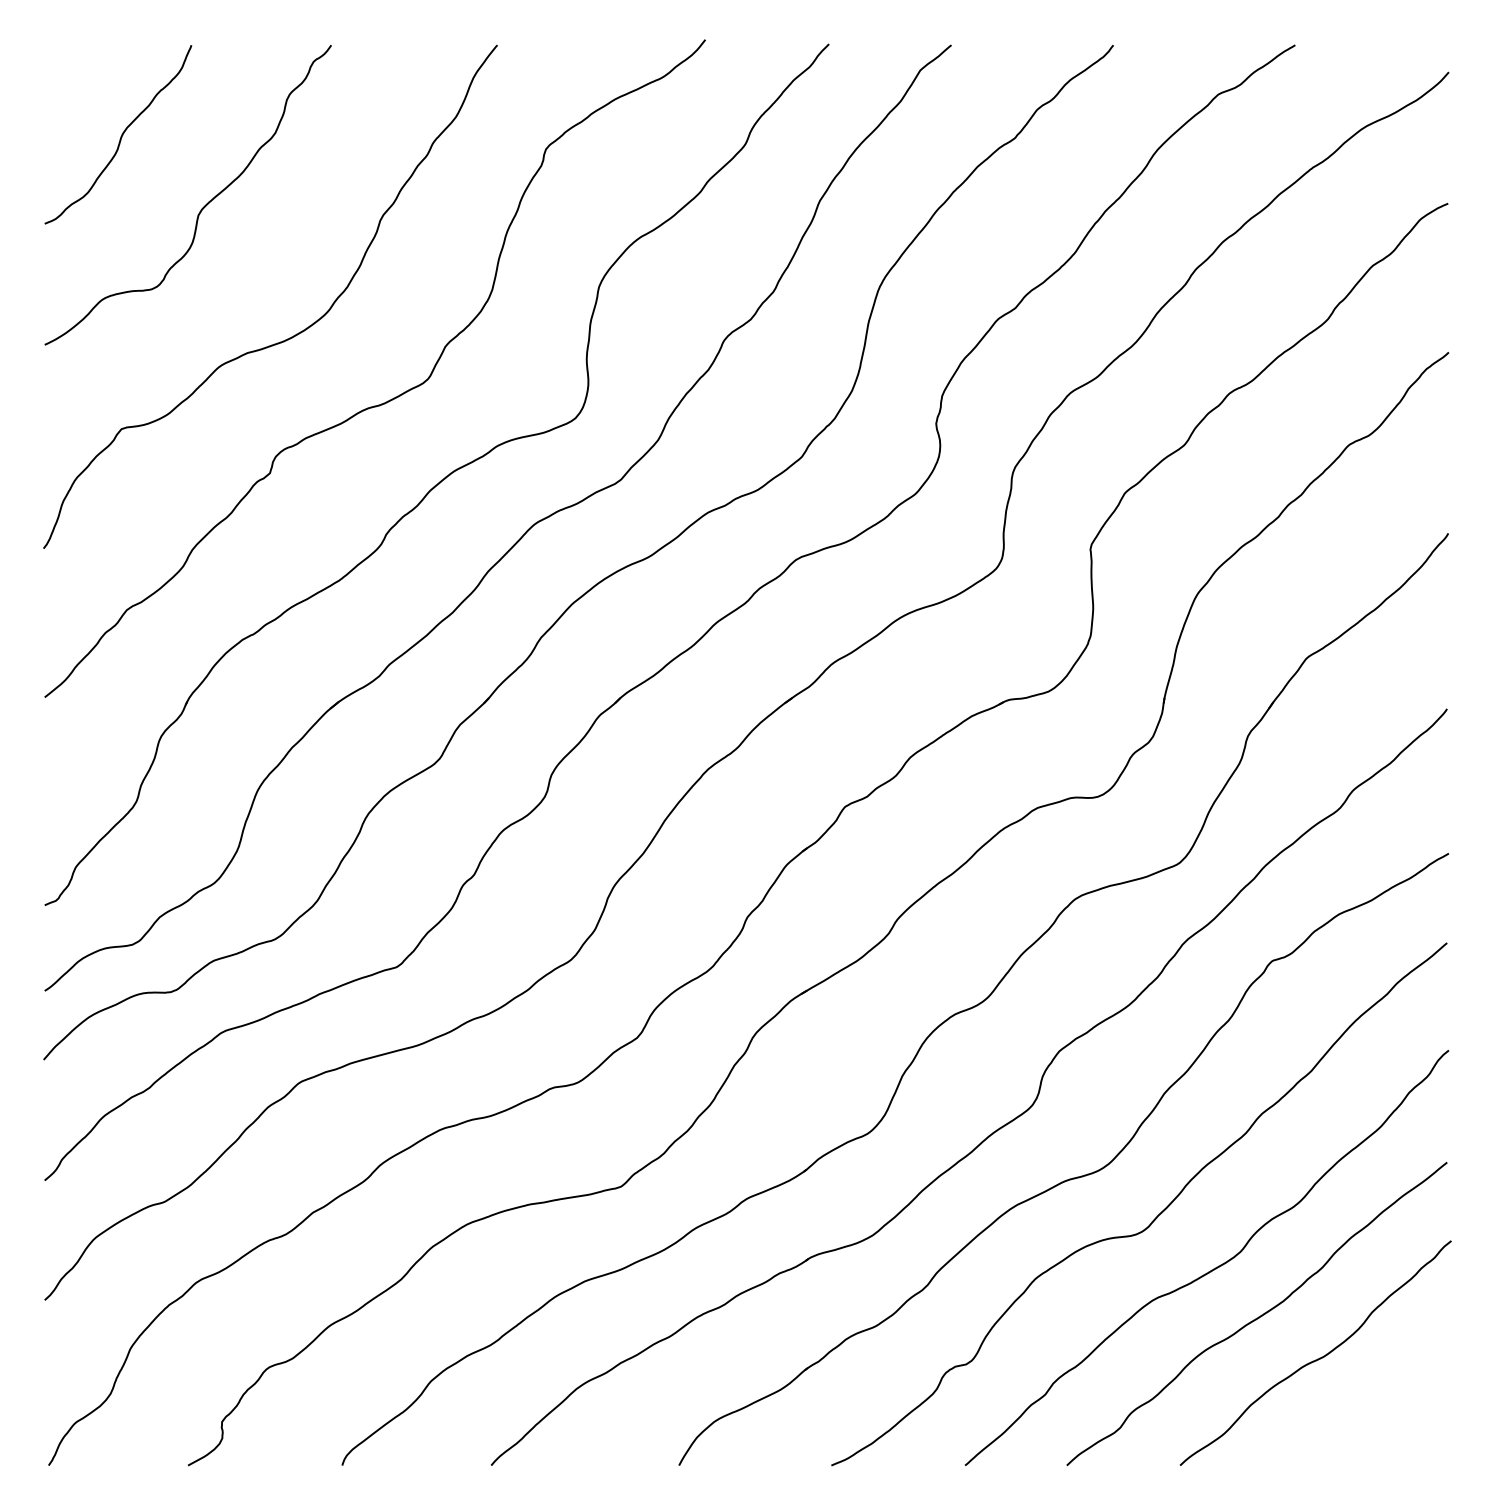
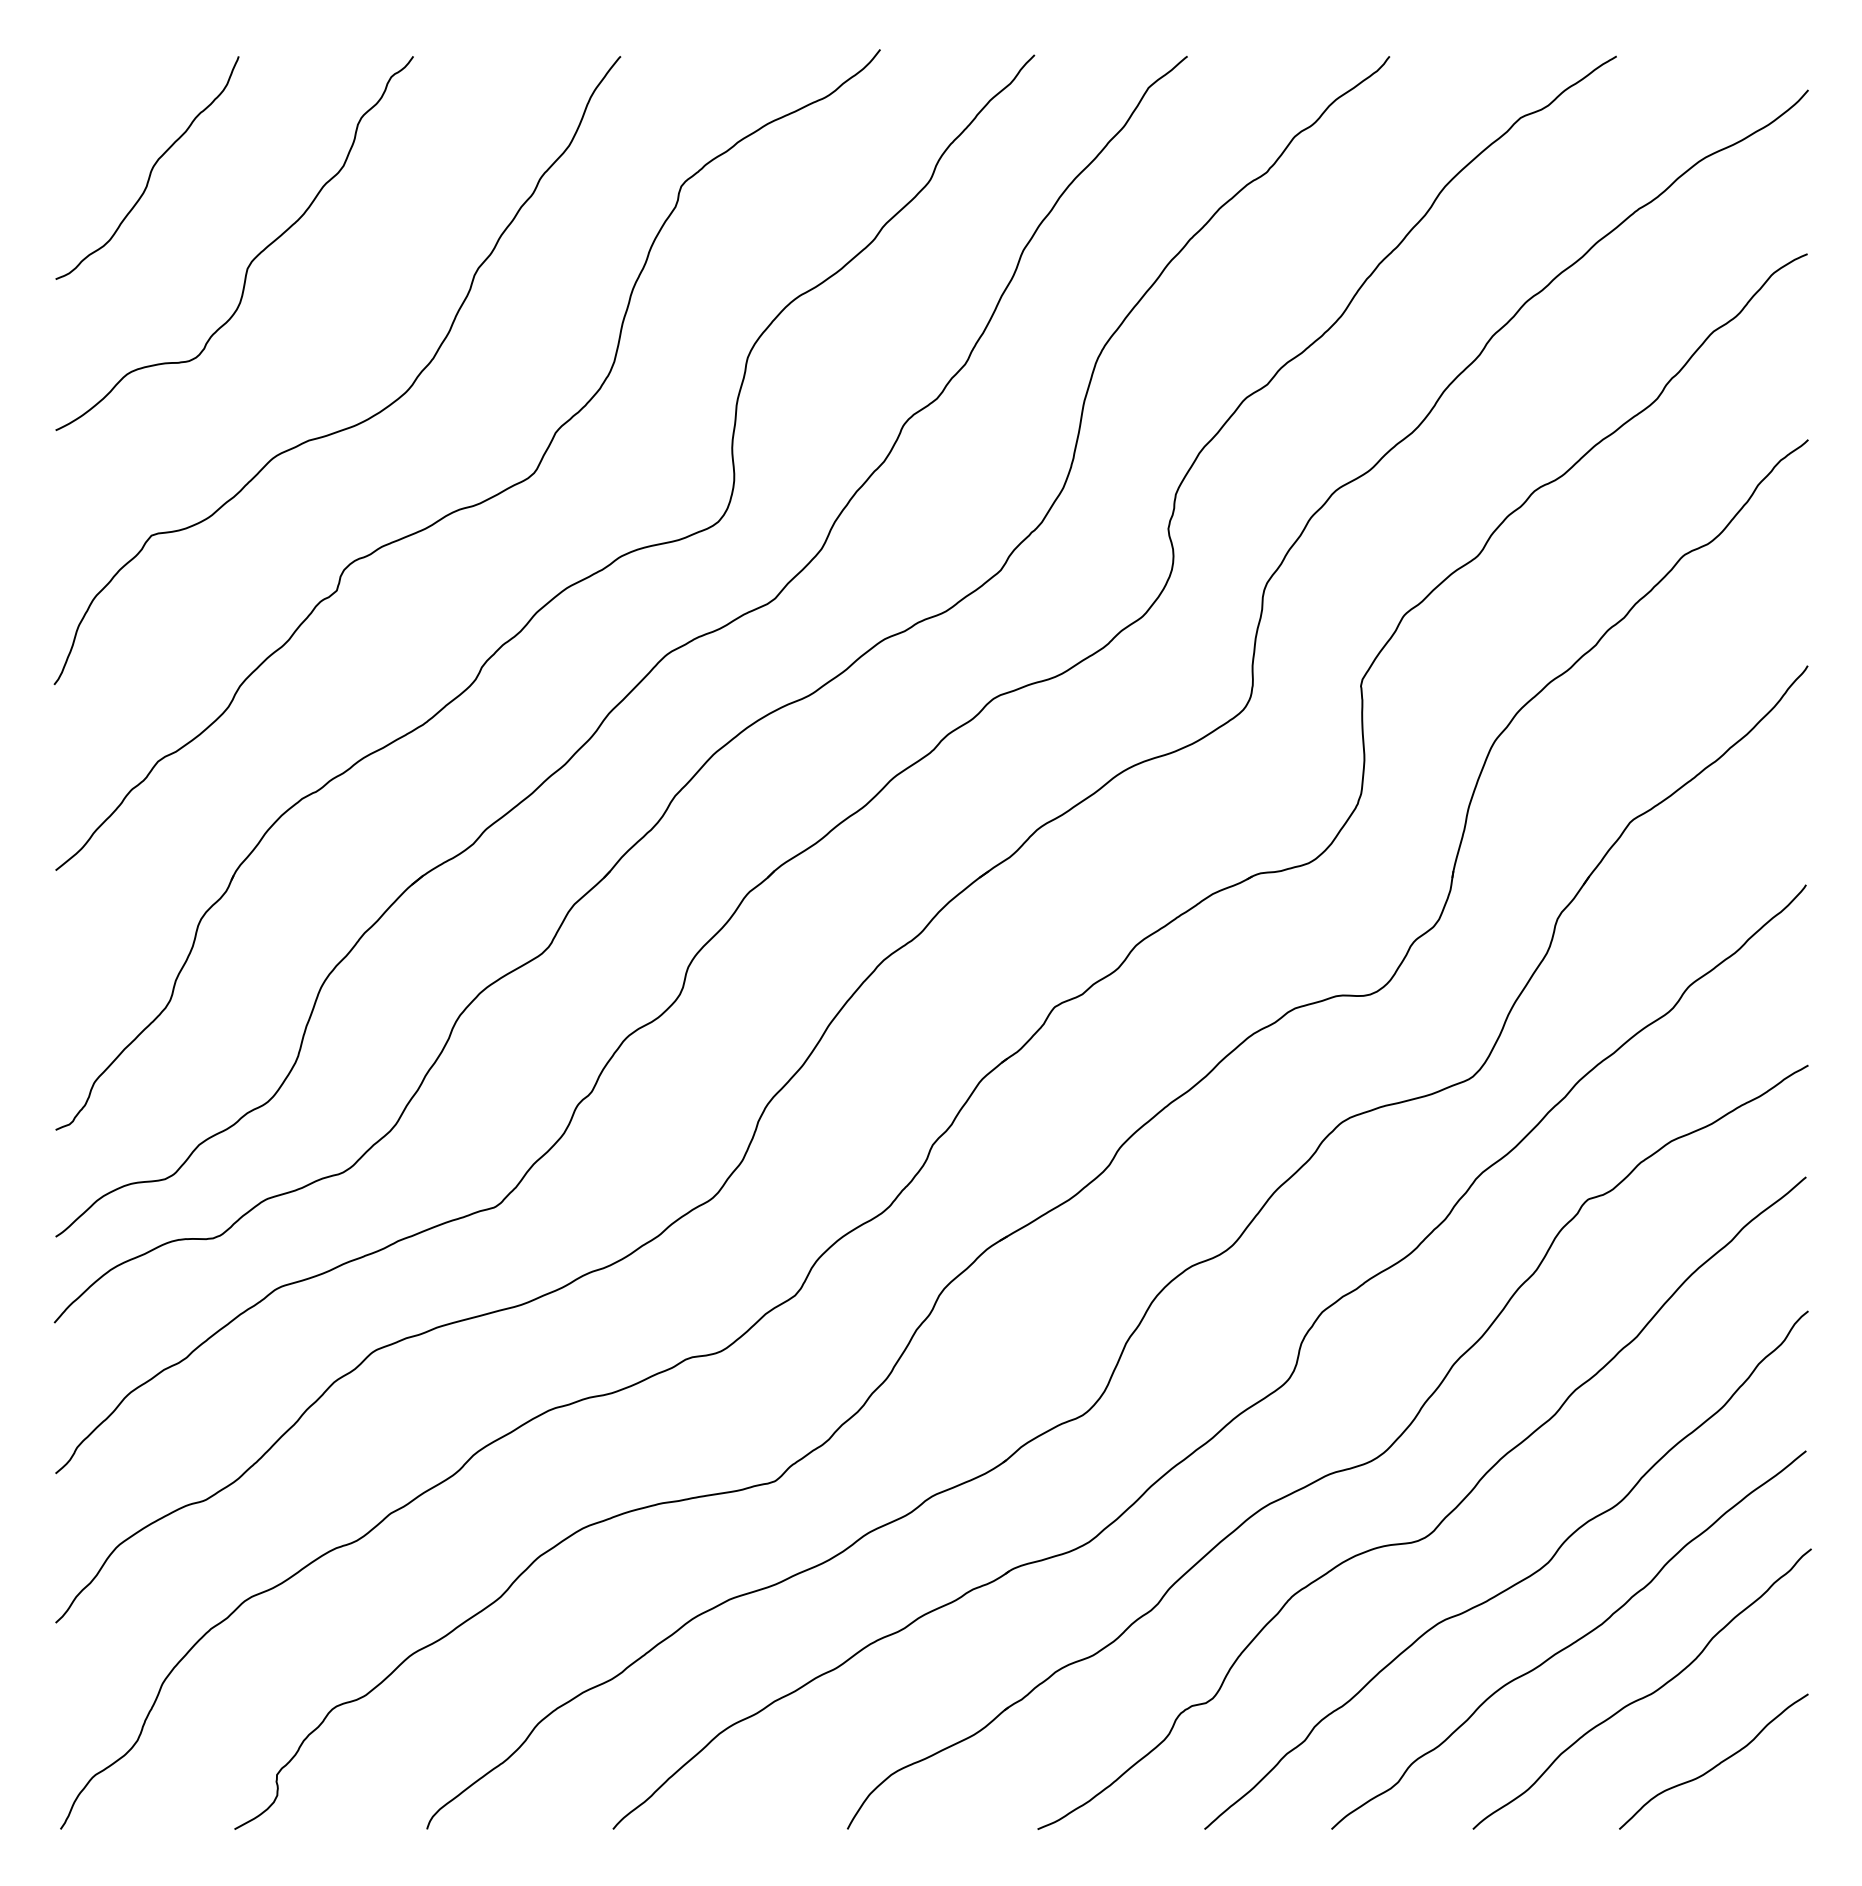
curve: (1375, 1413) -> (1716, 1764), added

